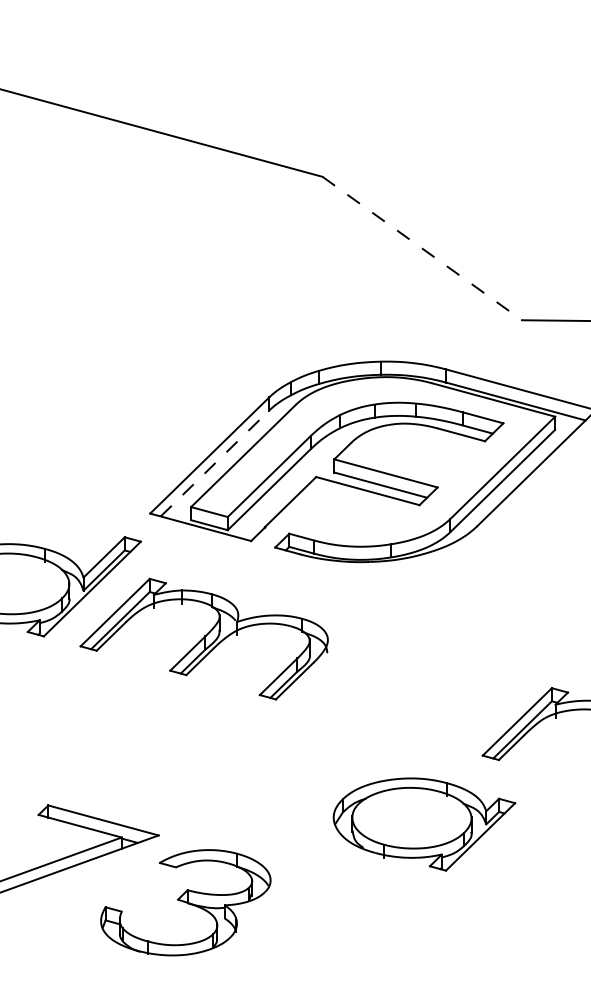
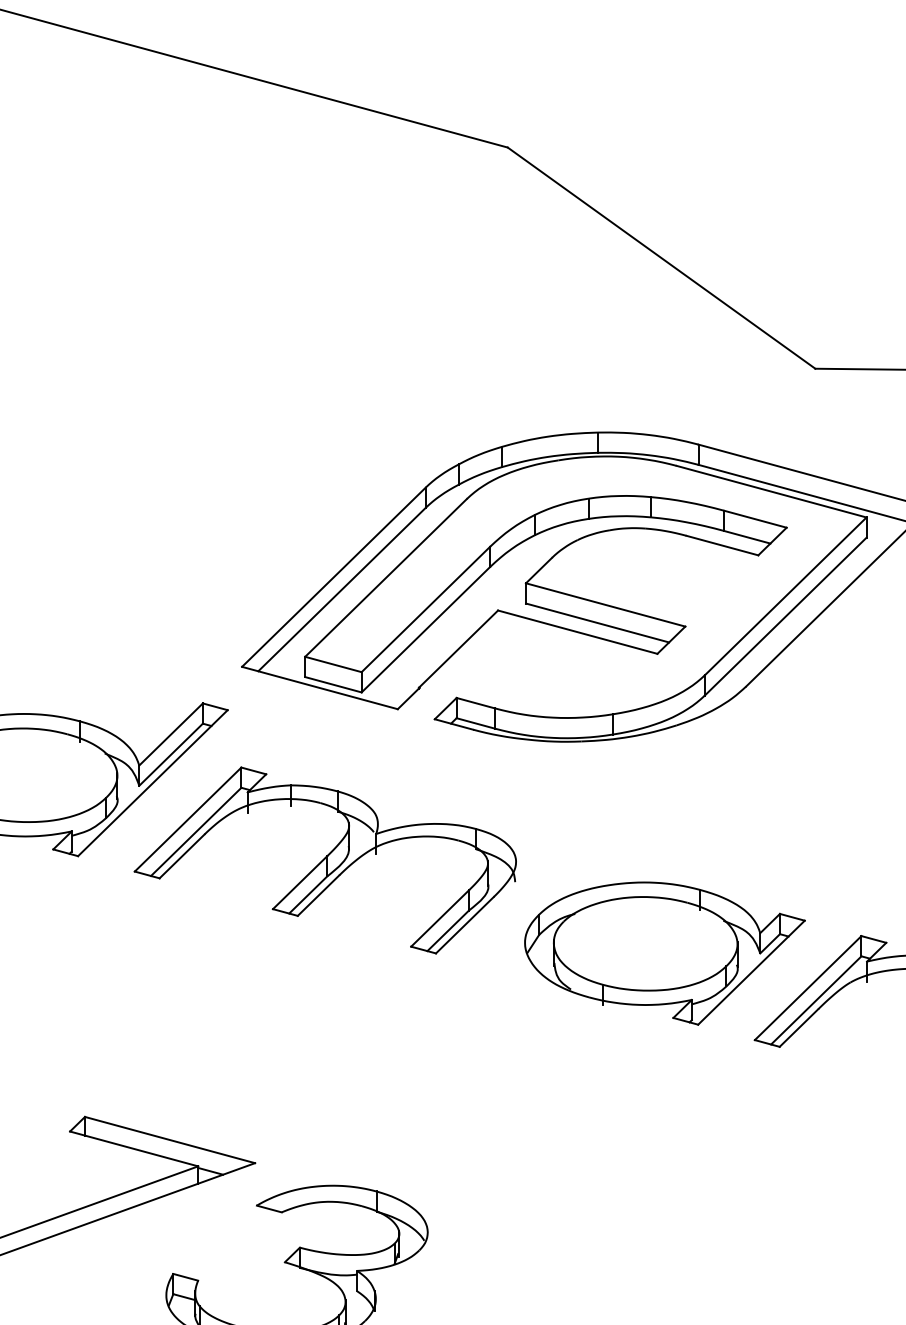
line: (422, 248) -> (661, 258), dashed -> solid
line: (214, 463) -> (341, 589), dashed -> solid
part: (424, 824) -> (665, 953), moved

